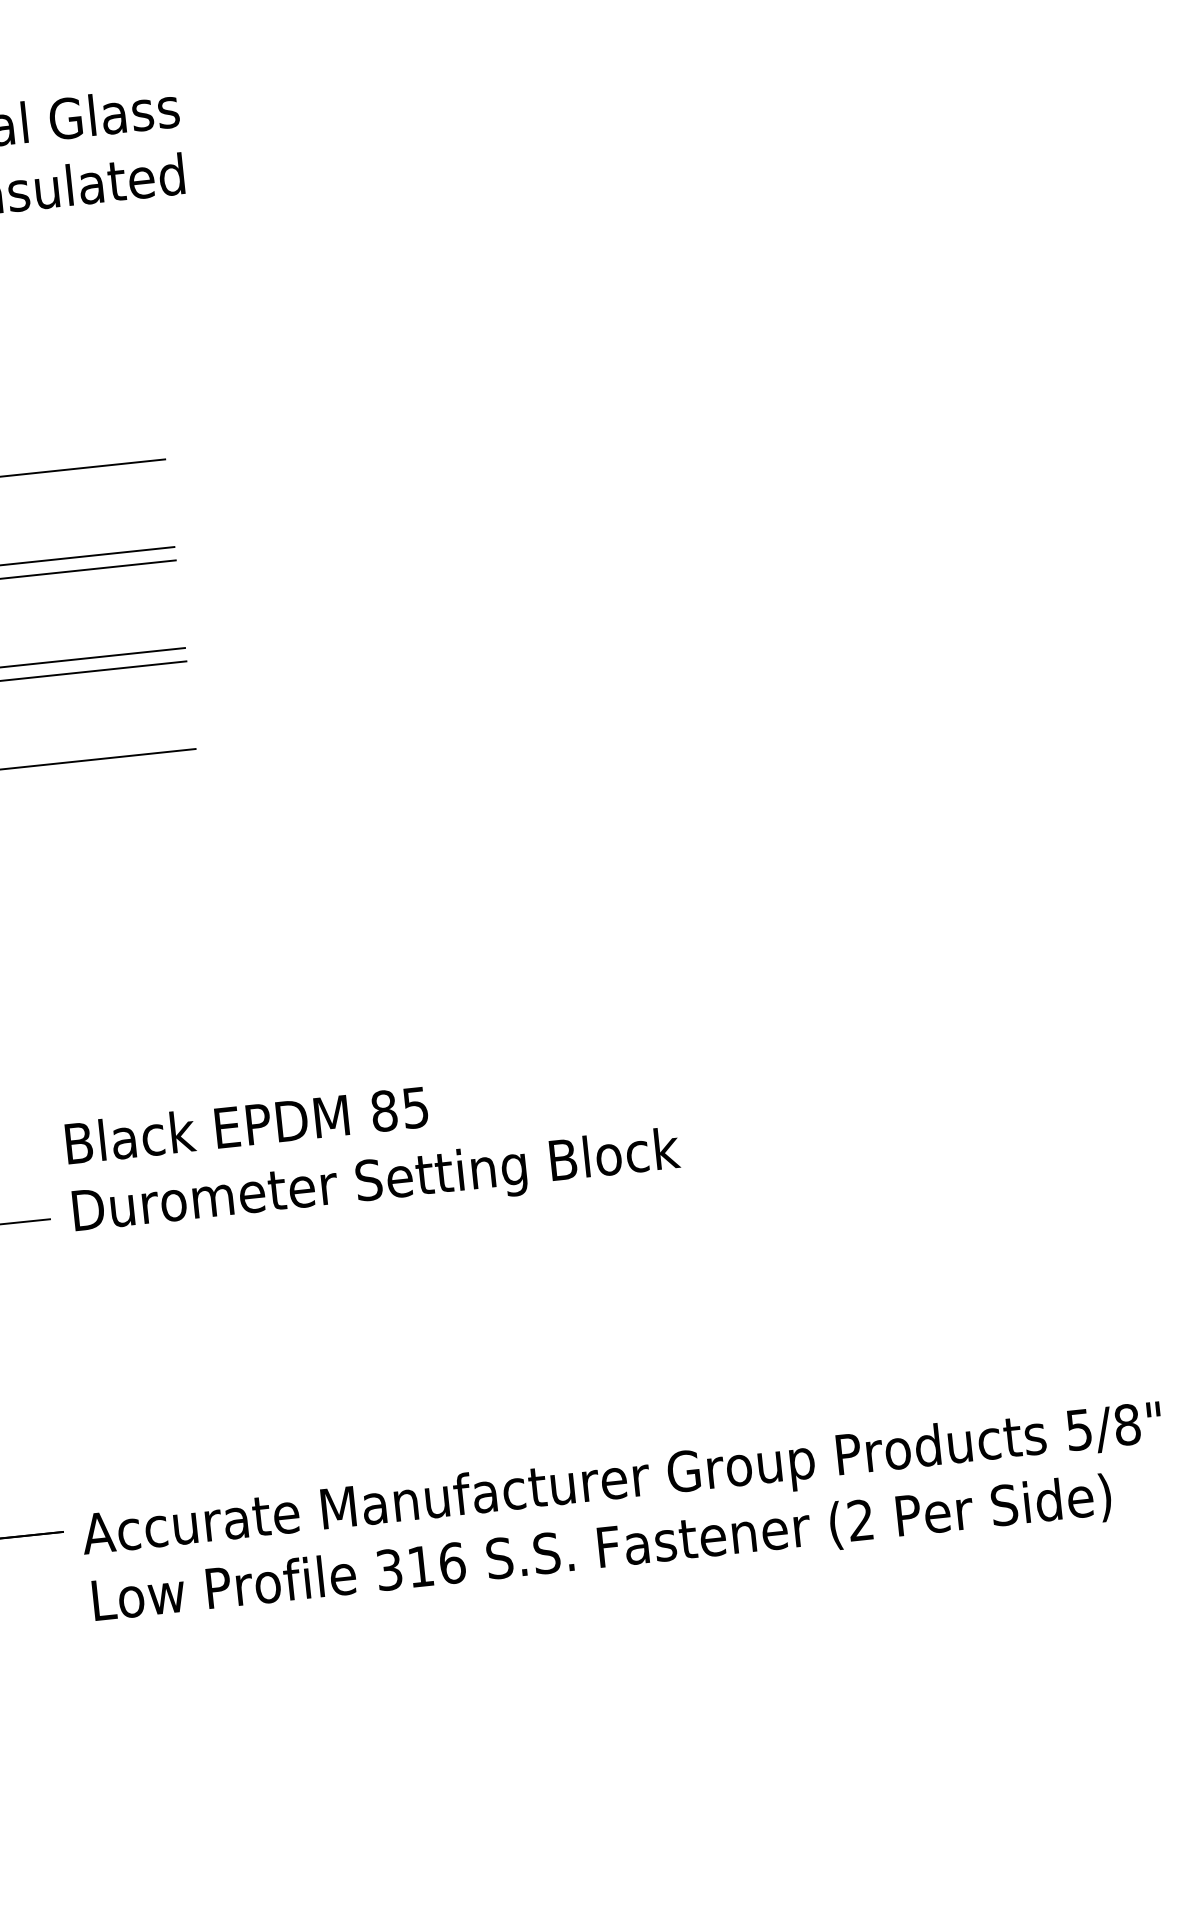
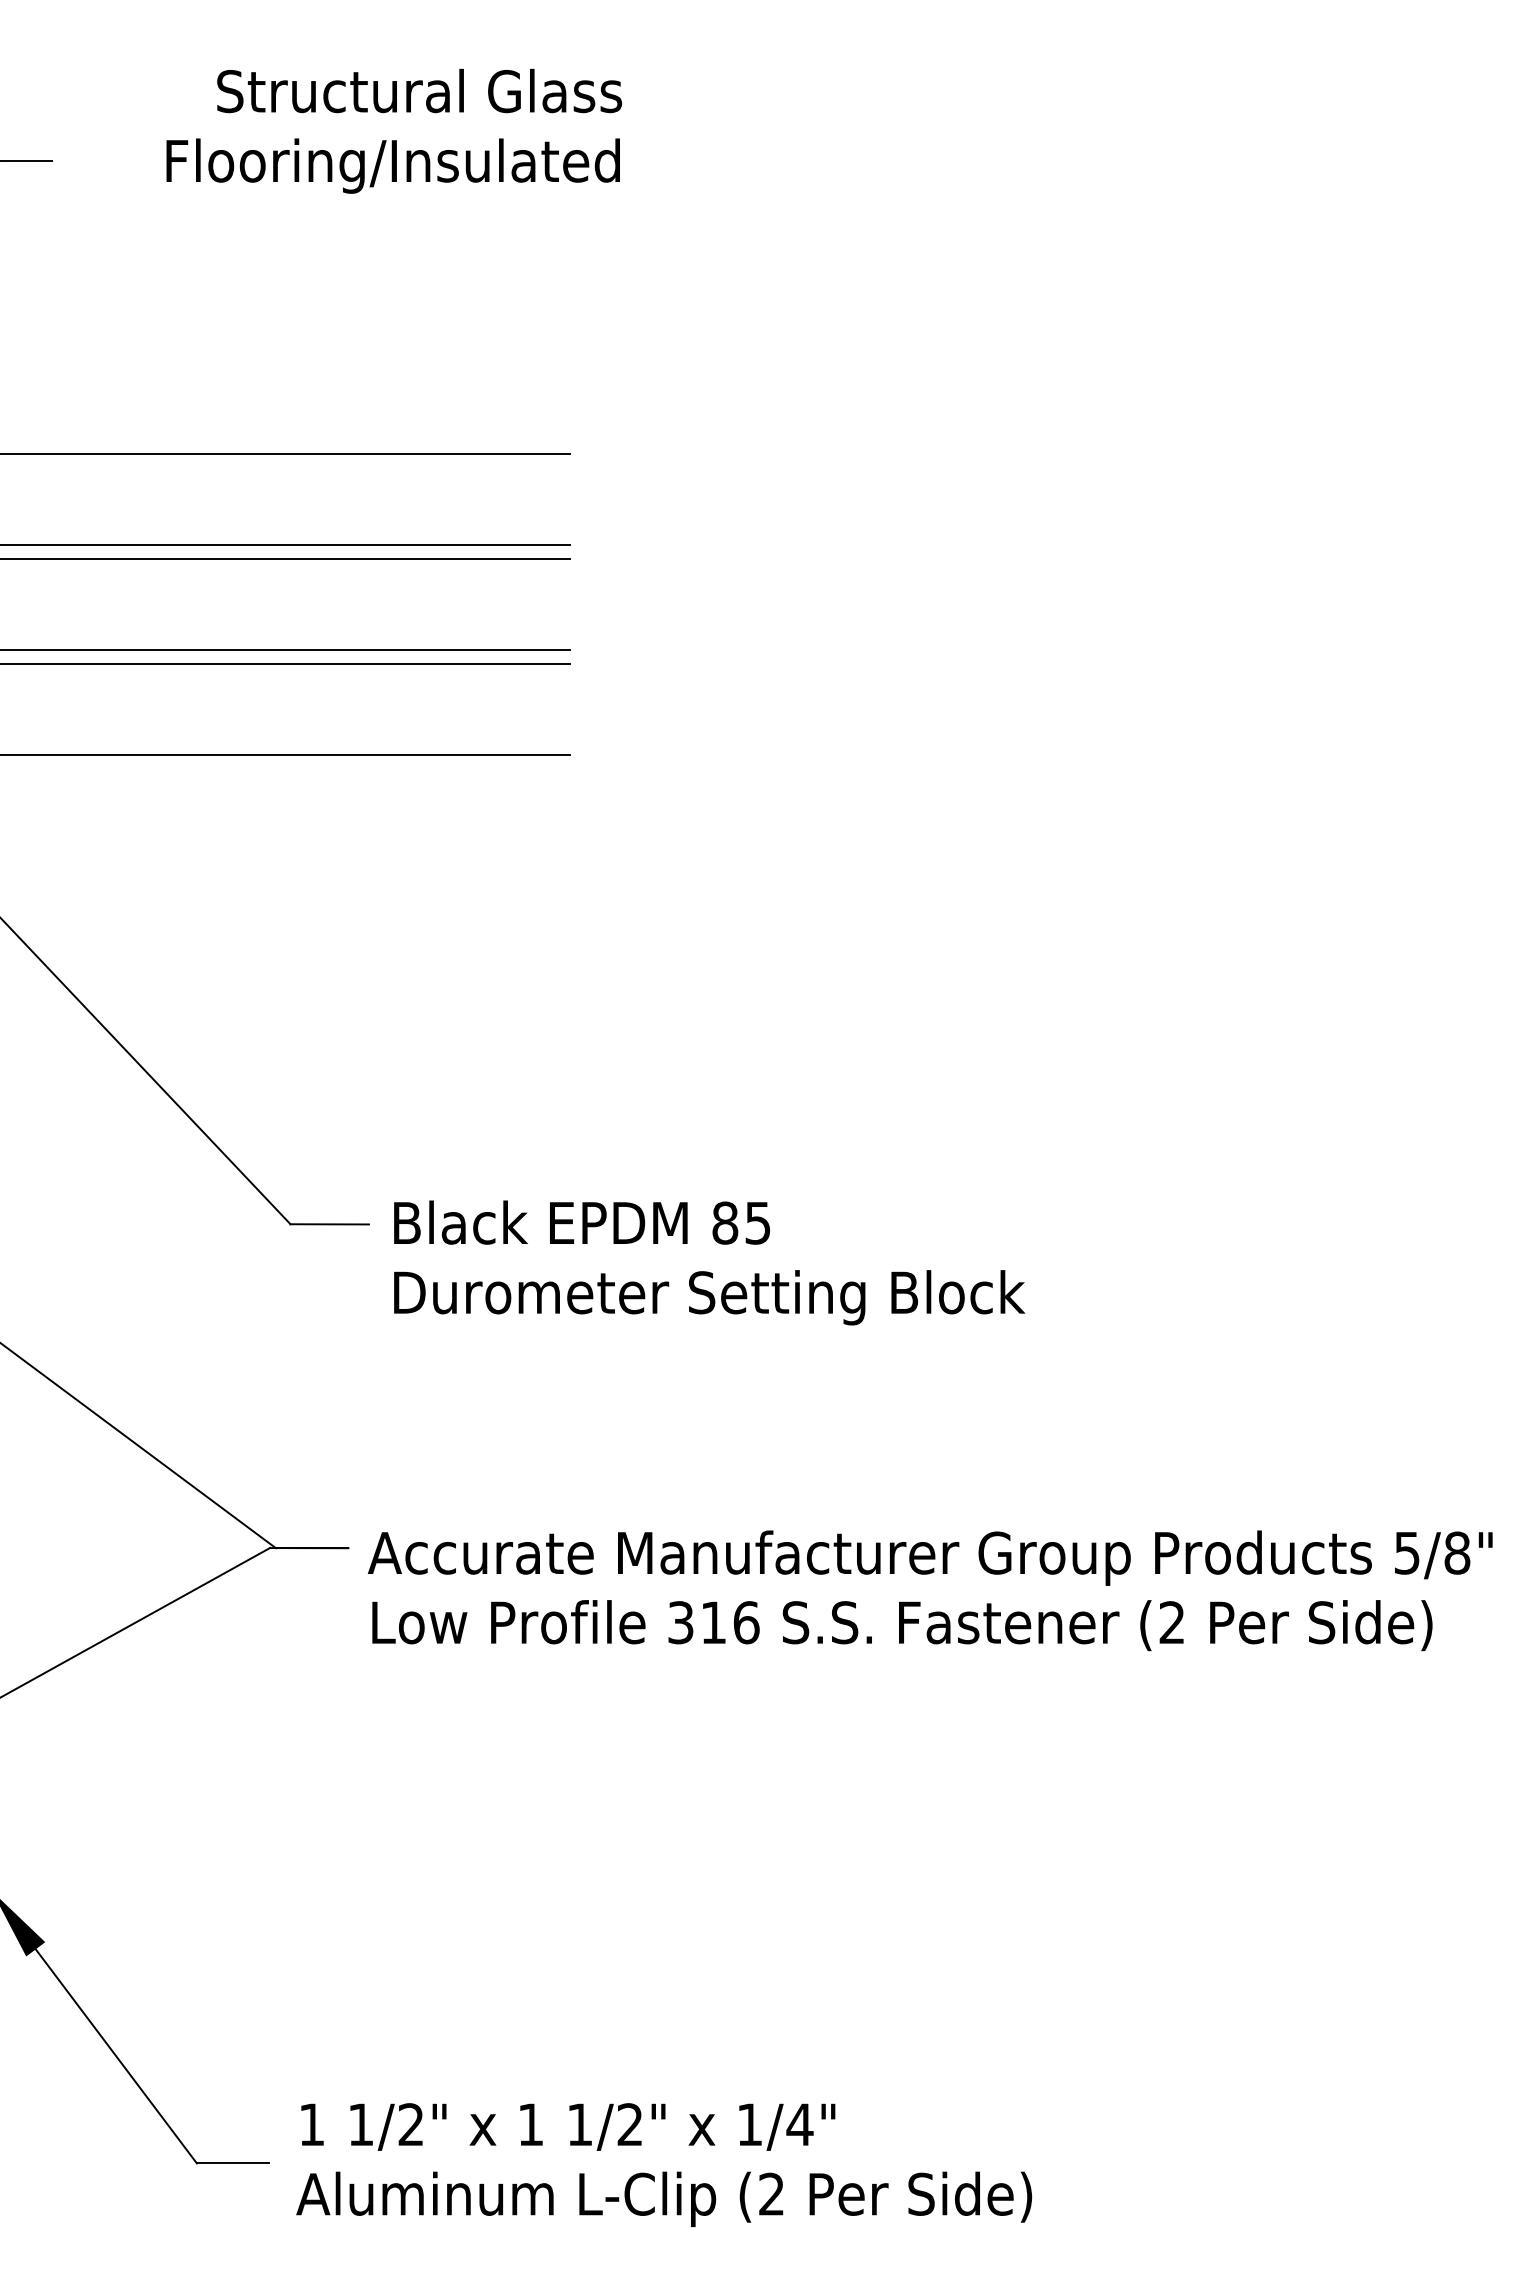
text: (373, 1150) -> (709, 1262), moved

